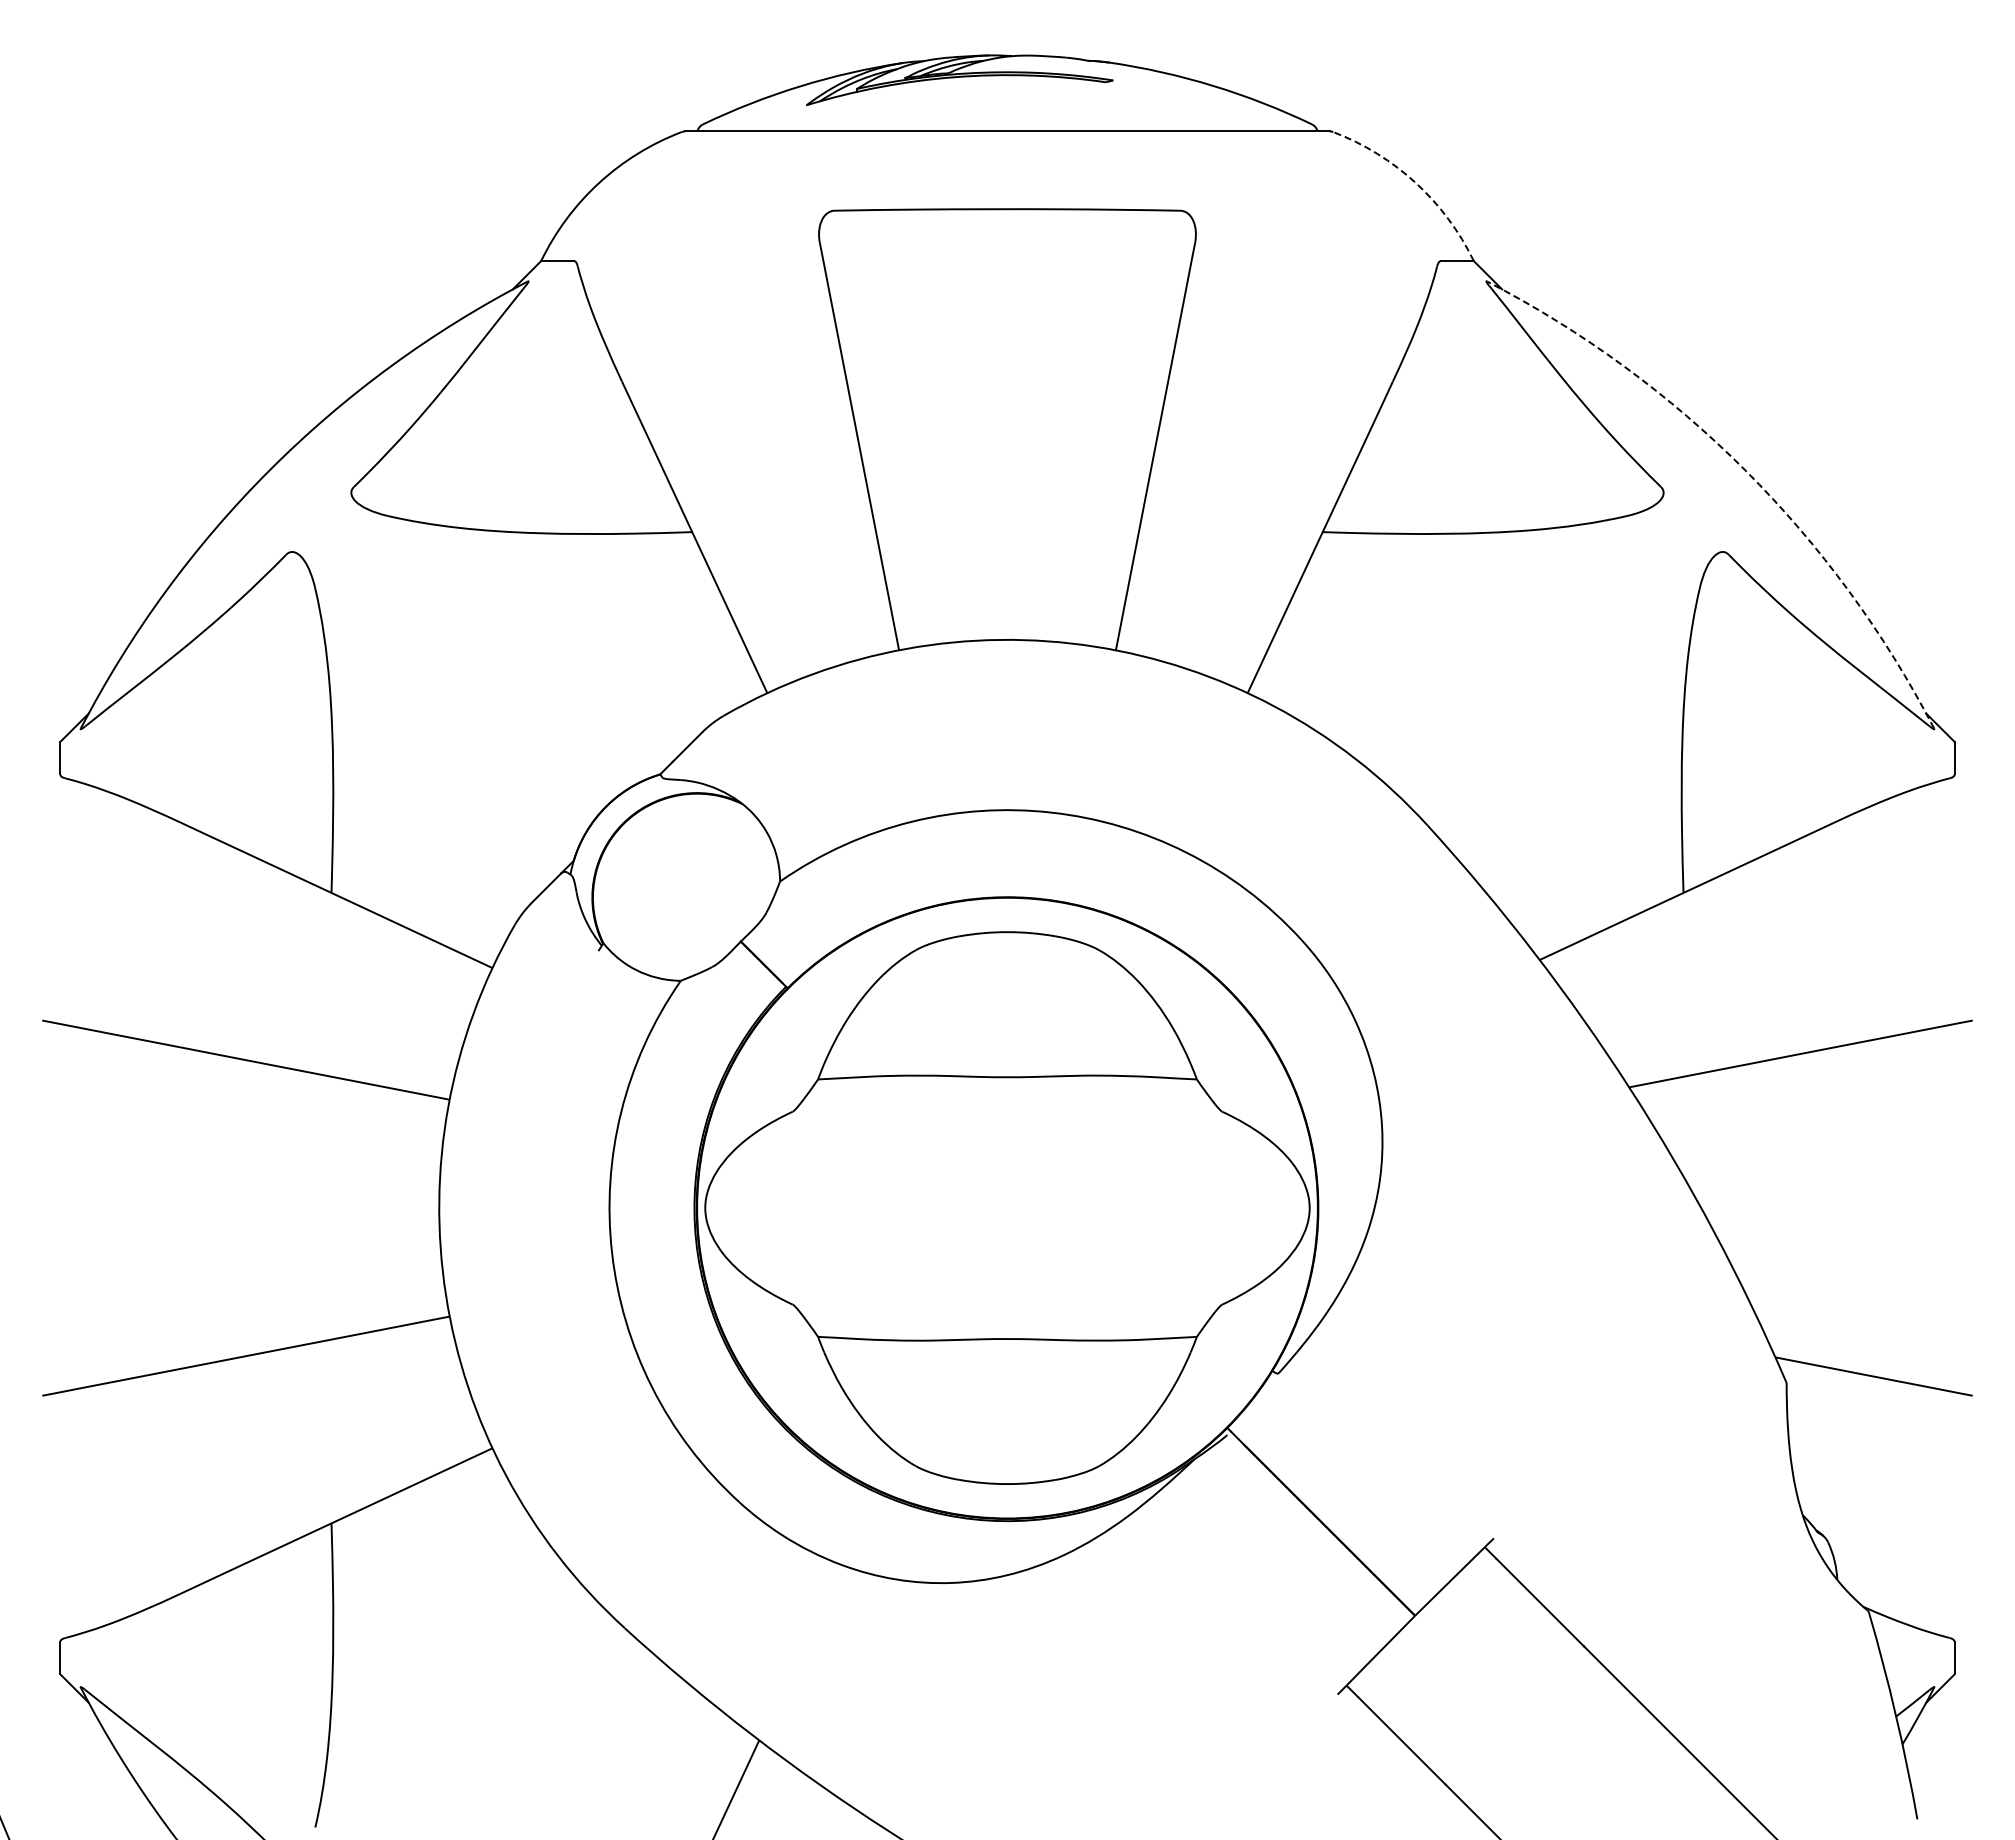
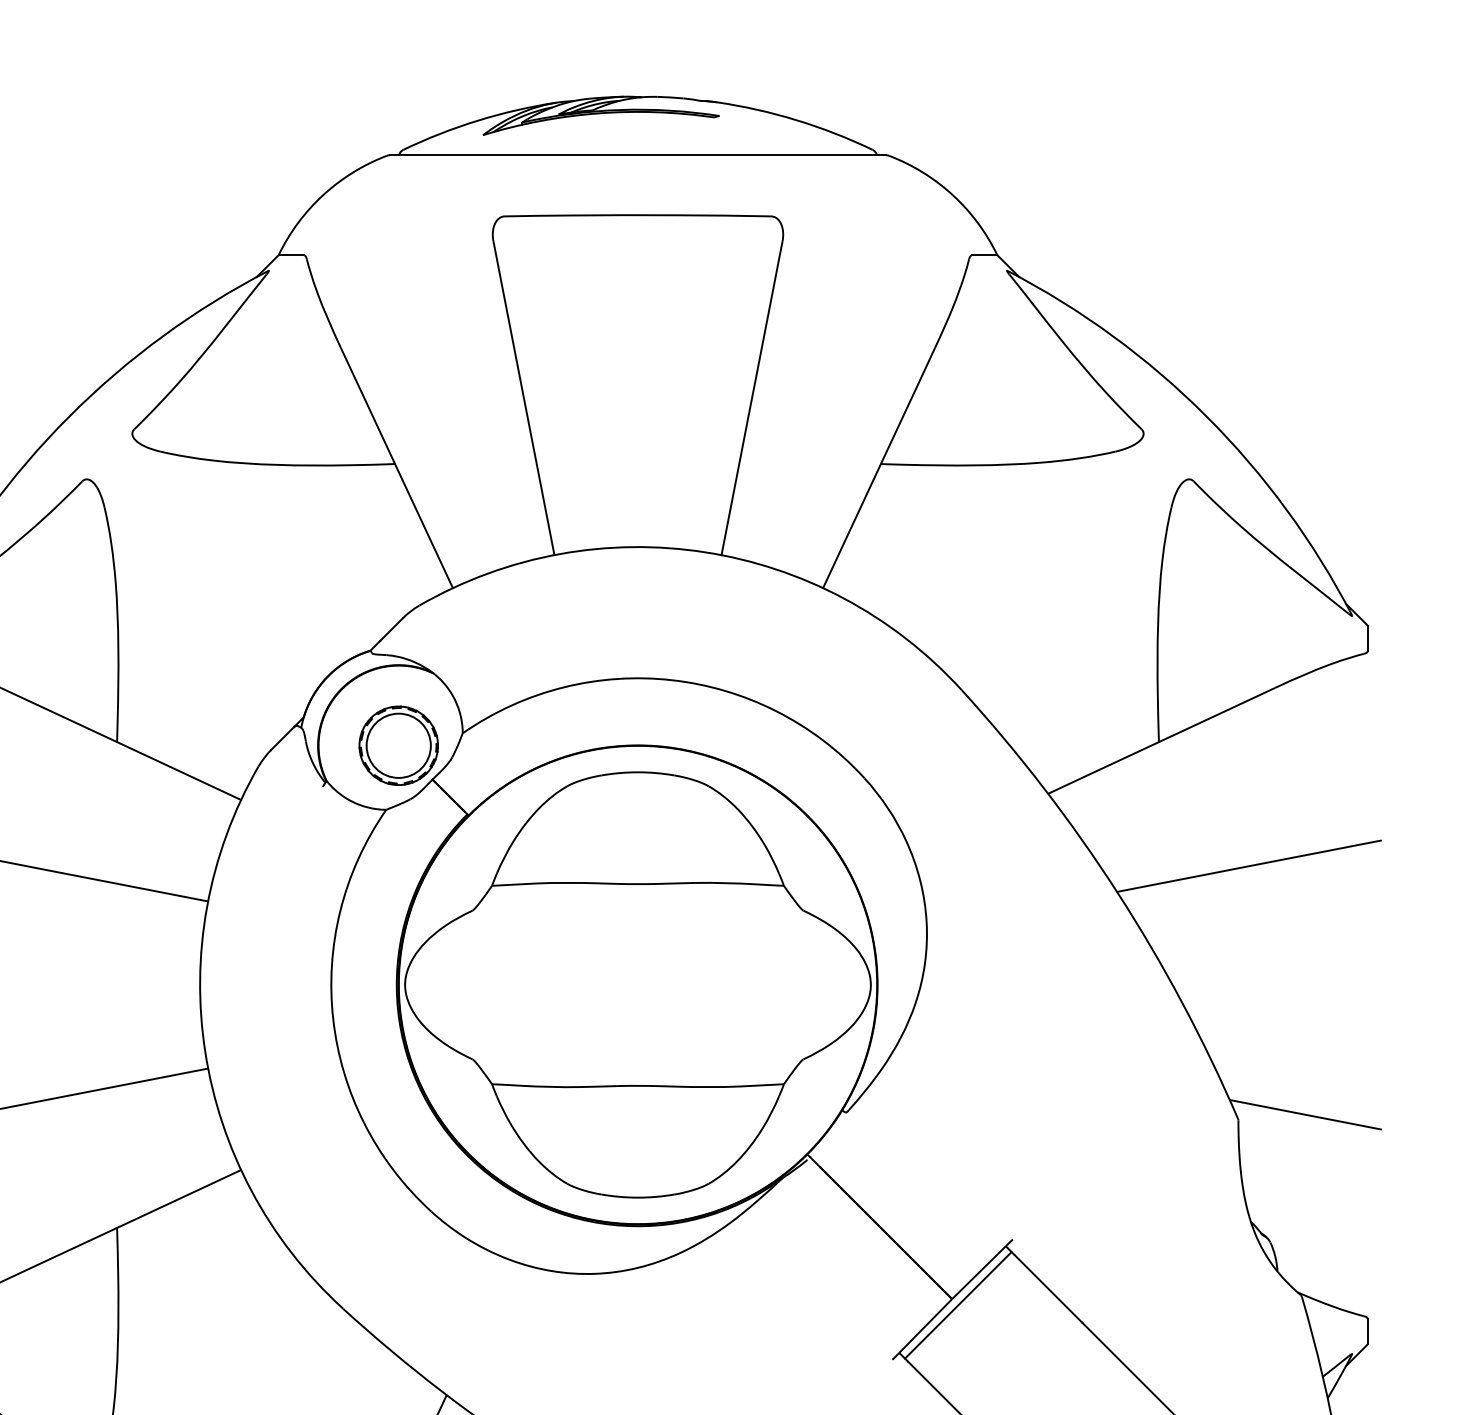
arc: (1415, 183) -> (952, 195), dashed -> solid
arc: (1745, 470) -> (1206, 416), dashed -> solid
part: (696, 897) -> (398, 745), added
line: (1423, 1623) -> (958, 1305), added

